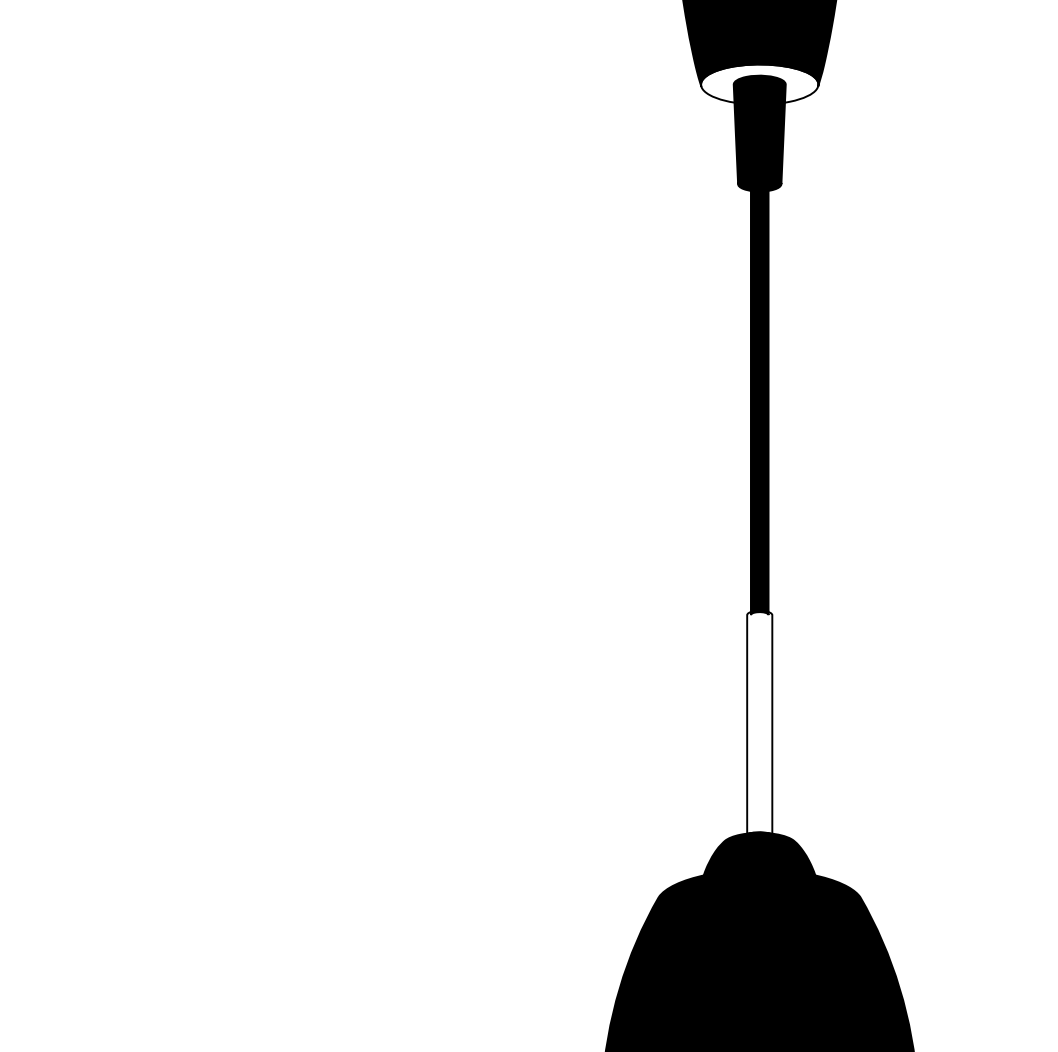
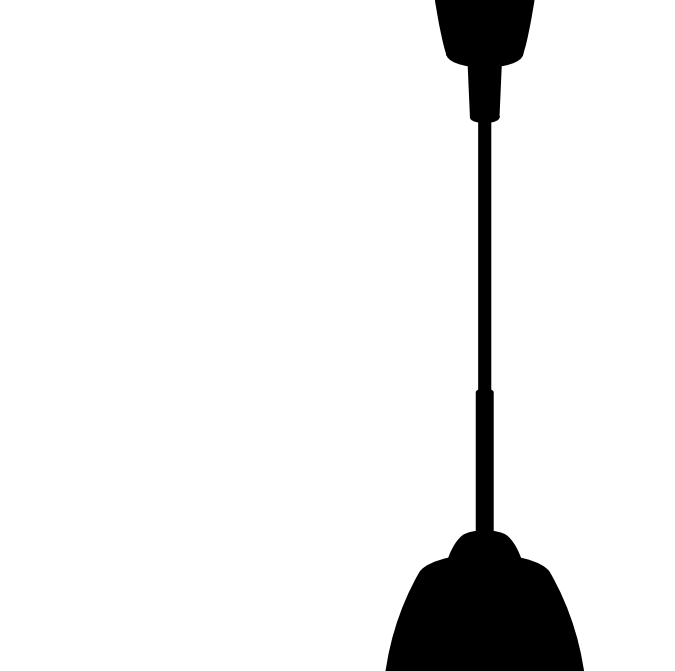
fill: (759, 83) -> (484, 53), added
fill: (759, 725) -> (484, 462), added

